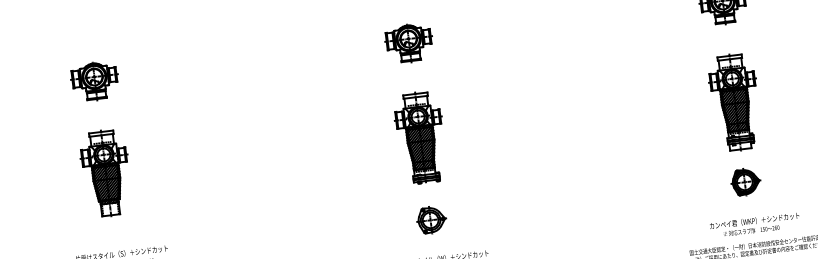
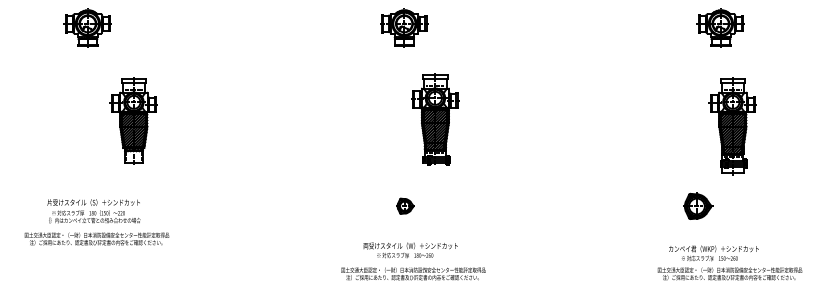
part: (734, 102) -> (732, 126), moved
part: (420, 137) -> (435, 119), moved
part: (105, 173) -> (133, 120), moved
part: (746, 181) -> (698, 205), moved
part: (431, 219) -> (405, 205), size x0.6
text: (754, 225) -> (713, 253), moved

